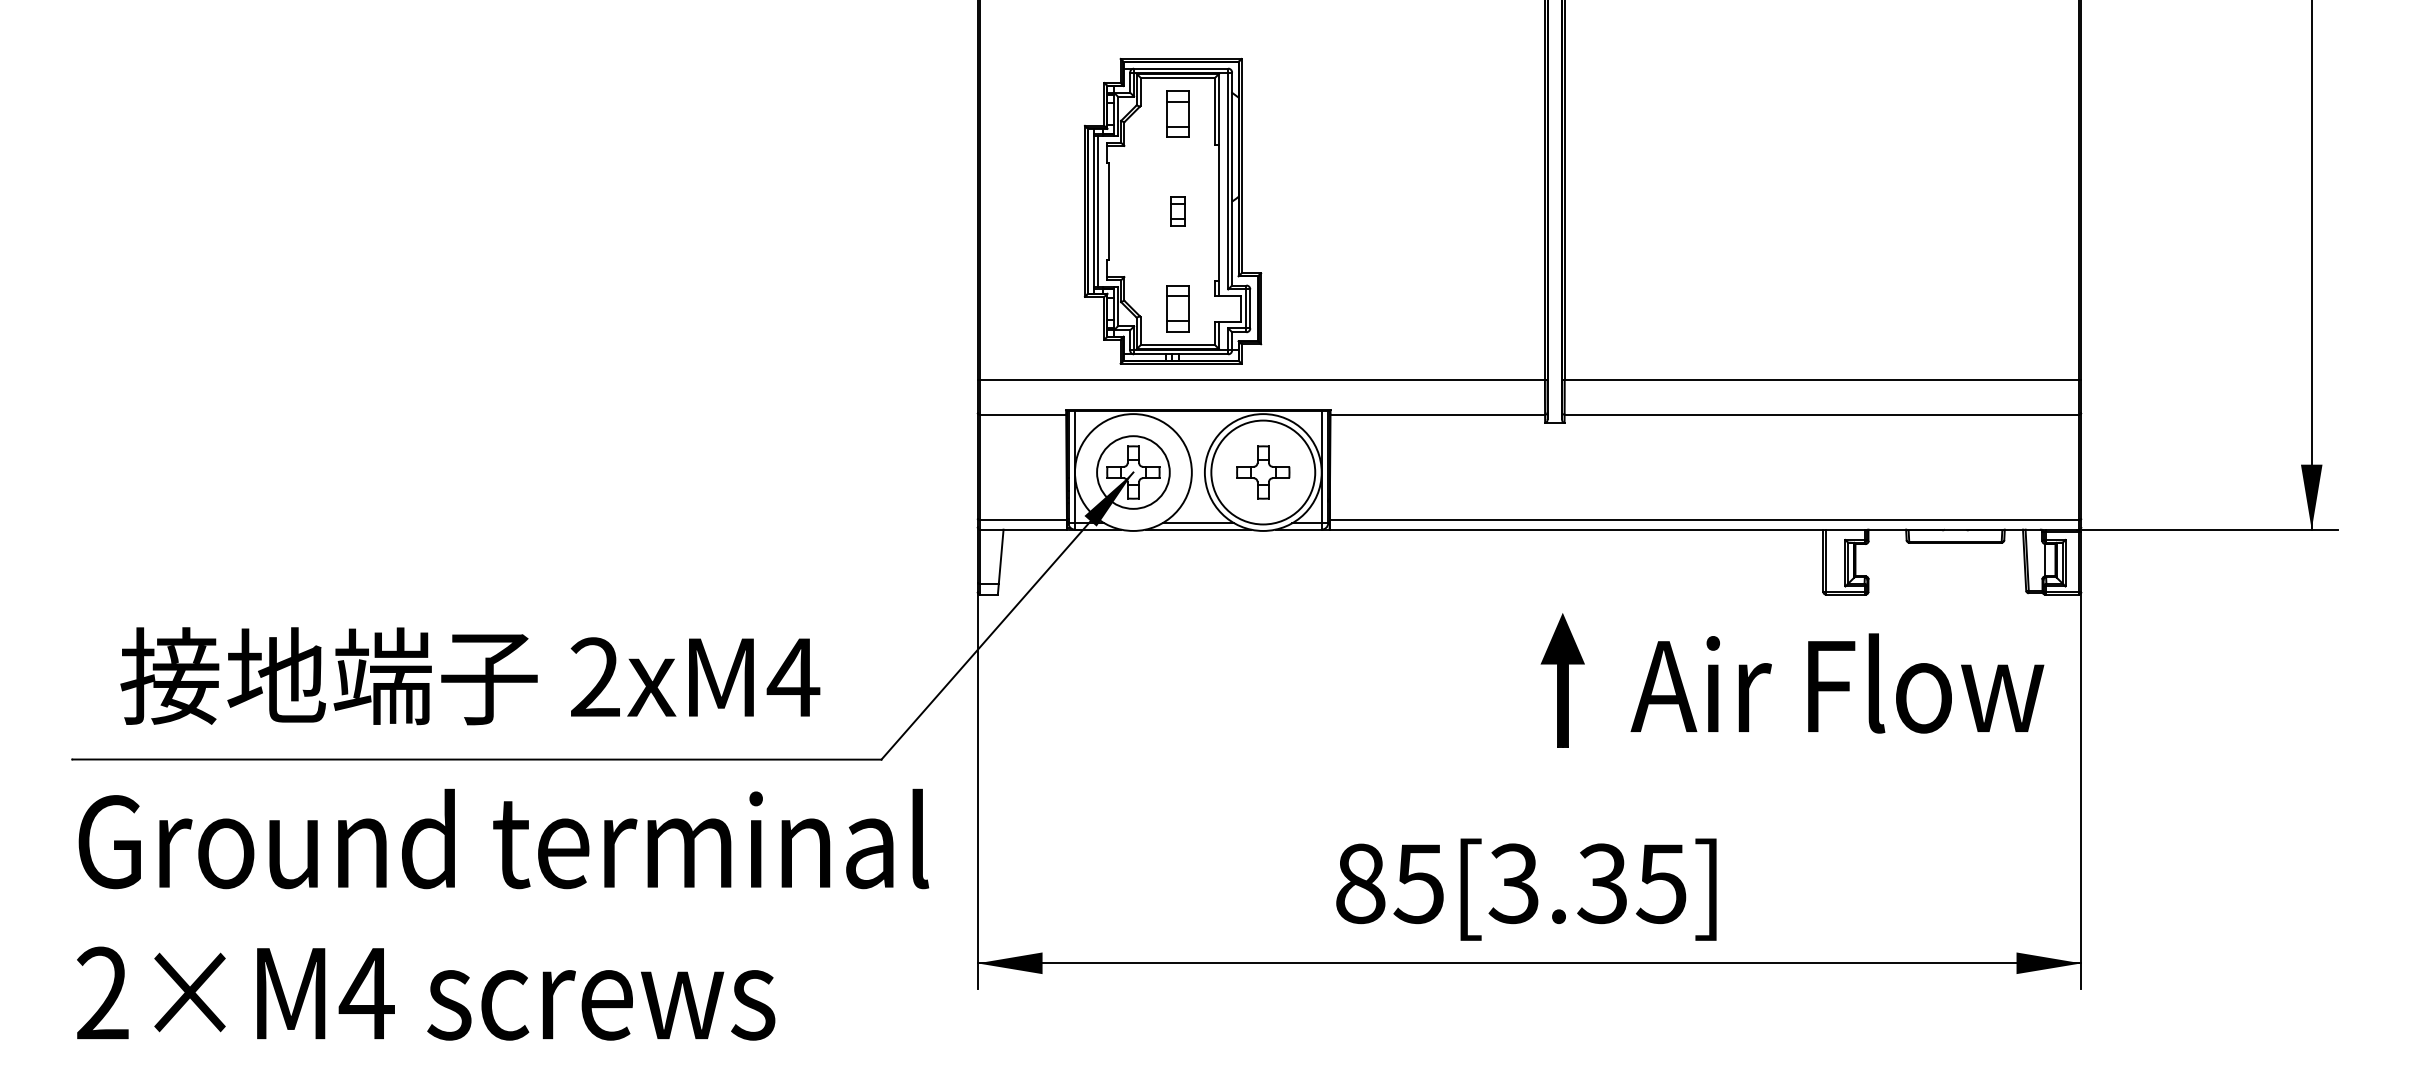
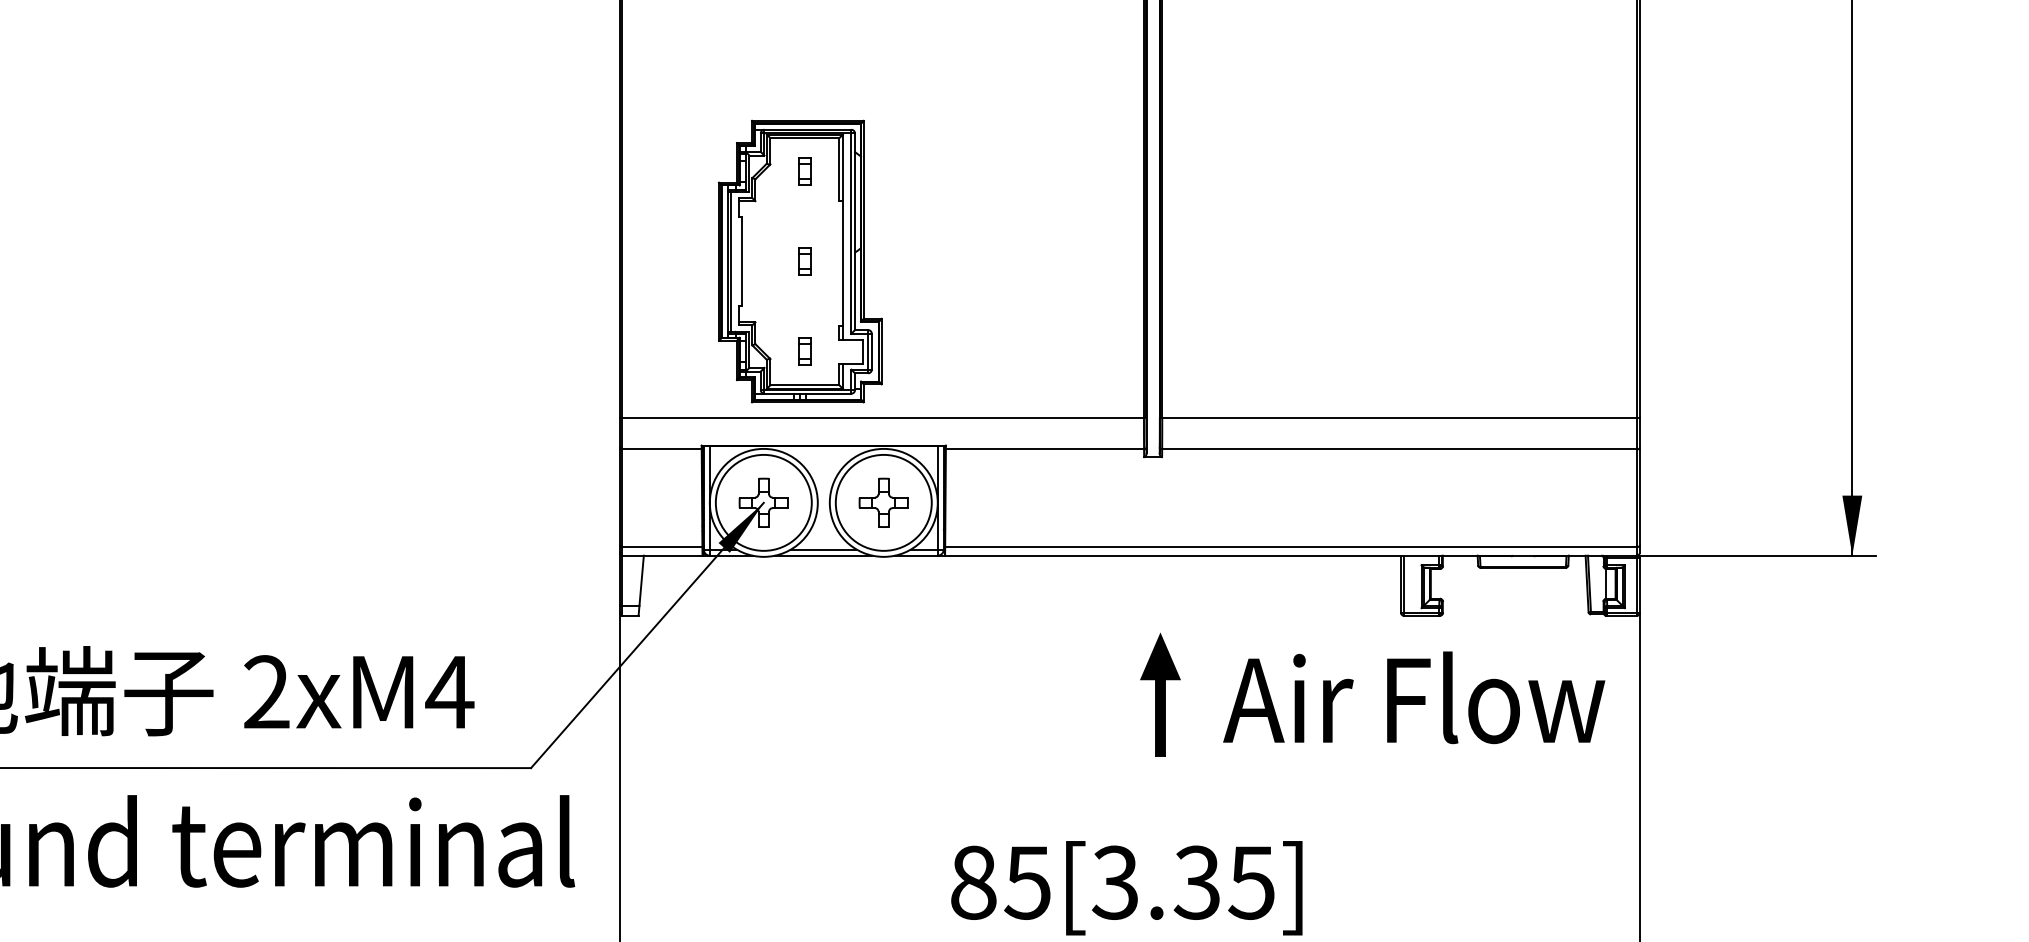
part: (1177, 113) -> (804, 171), size x0.62
part: (1177, 308) -> (804, 351), size x0.62
circle: (1133, 472) -> (763, 502), size x1.43

